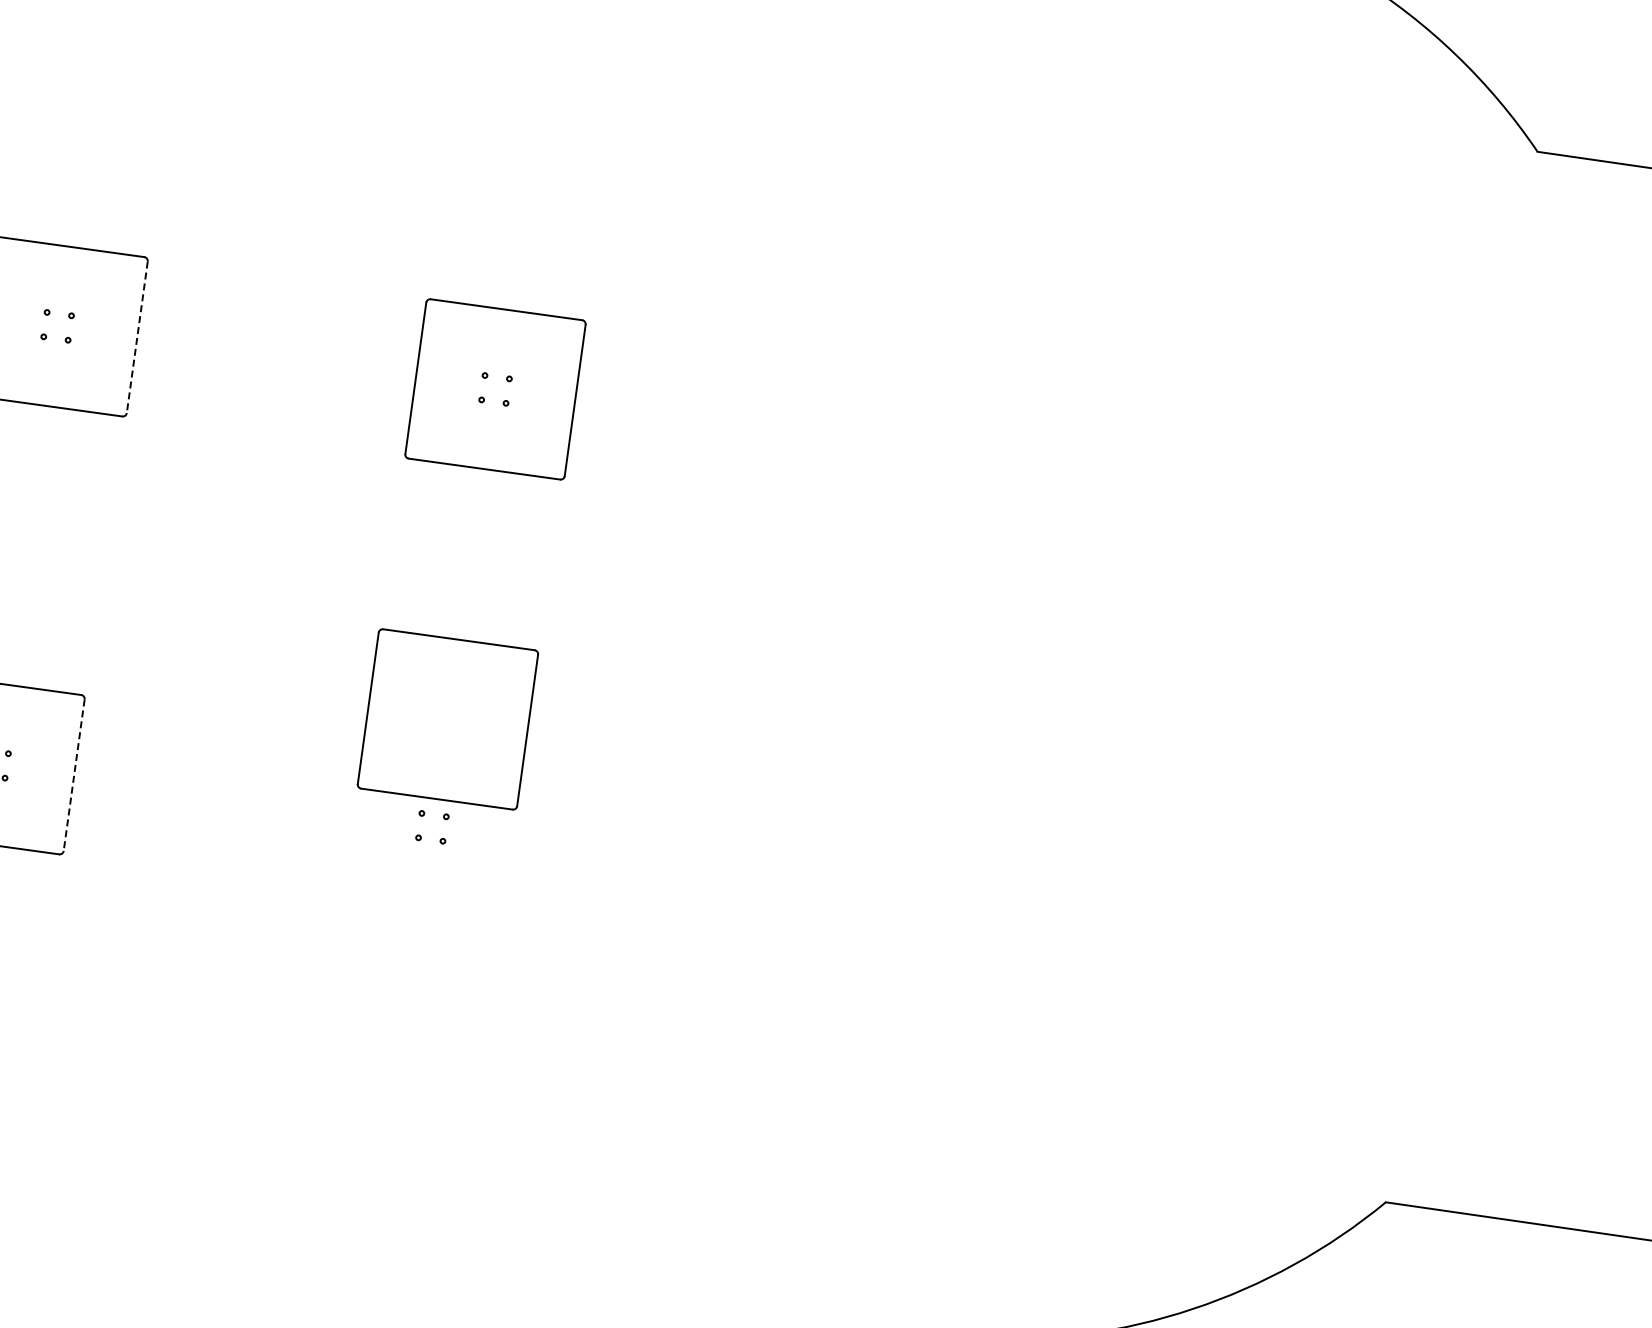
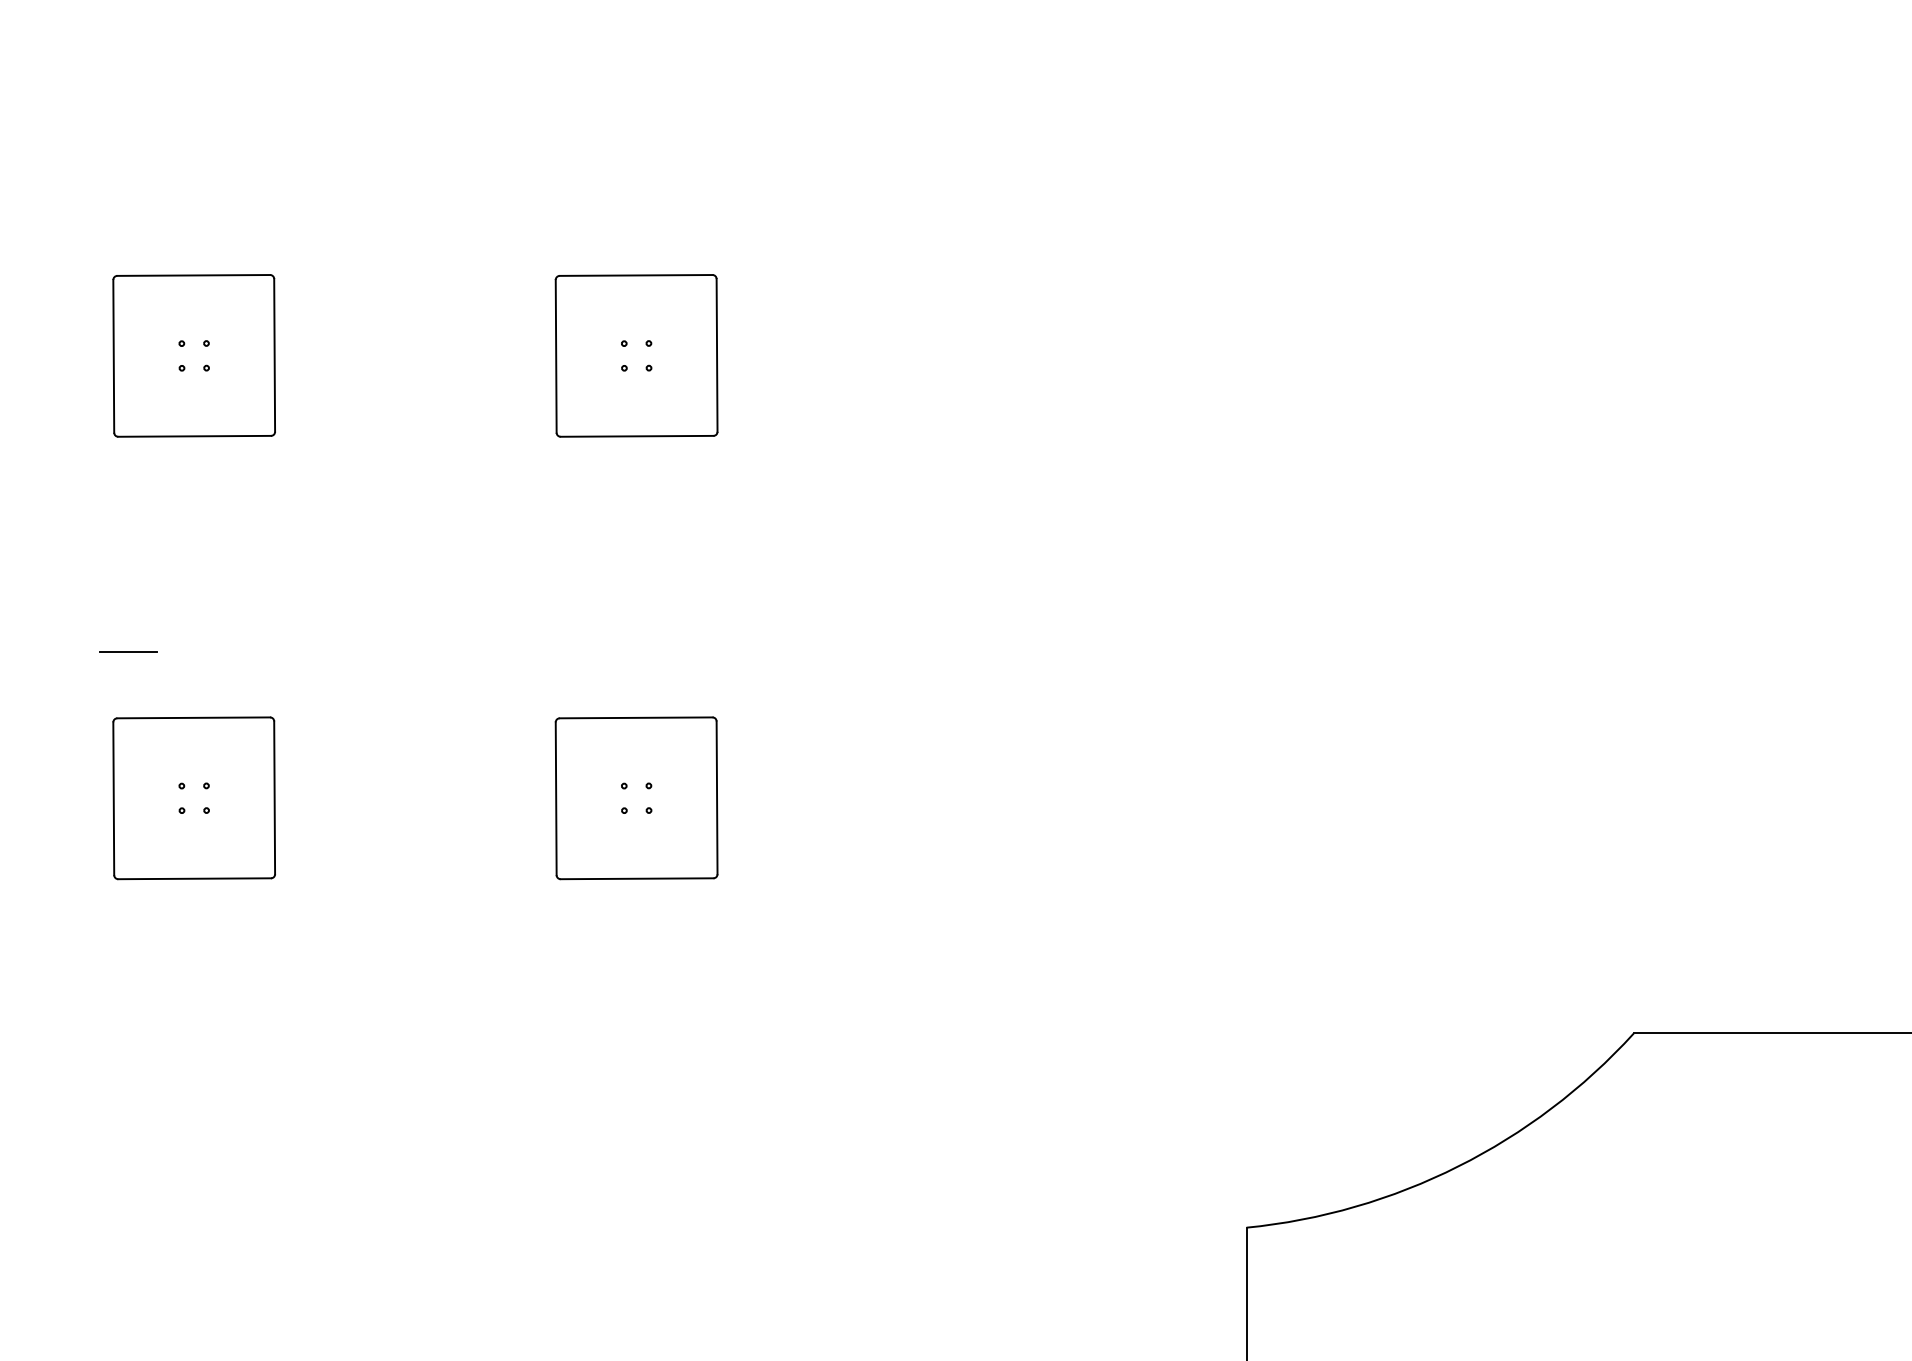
line: (137, 337) -> (274, 355), dashed -> solid
part: (447, 719) -> (636, 798), moved
line: (73, 775) -> (274, 798), dashed -> solid

